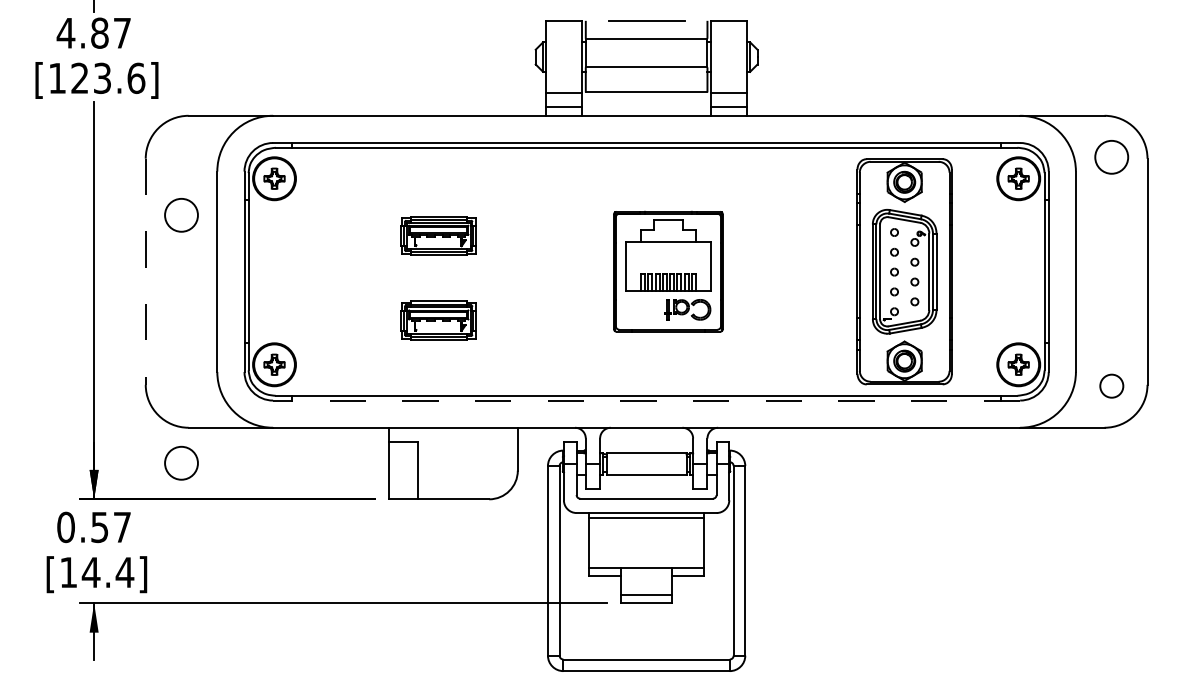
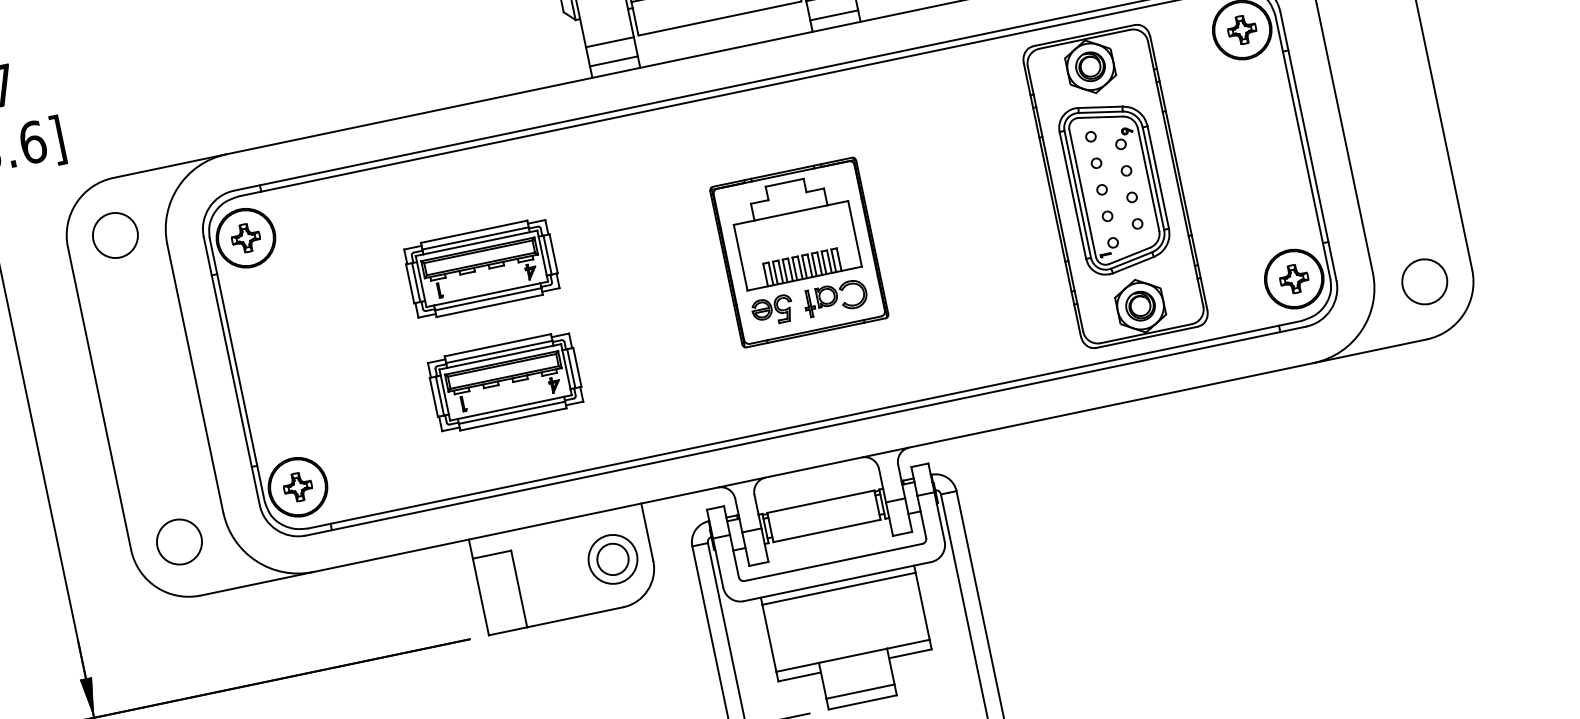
circle: (181, 215) -> (115, 235), moved
part: (438, 235) -> (481, 268), size x1.43
line: (145, 272) -> (99, 399), dashed -> solid
part: (640, 309) -> (772, 310), added
part: (438, 320) -> (505, 382), size x1.43
circle: (1111, 385) -> (1424, 280), size x1.43
line: (646, 400) -> (805, 431), dashed -> solid
circle: (181, 462) -> (179, 540), moved
part: (488, 463) -> (612, 559), added

